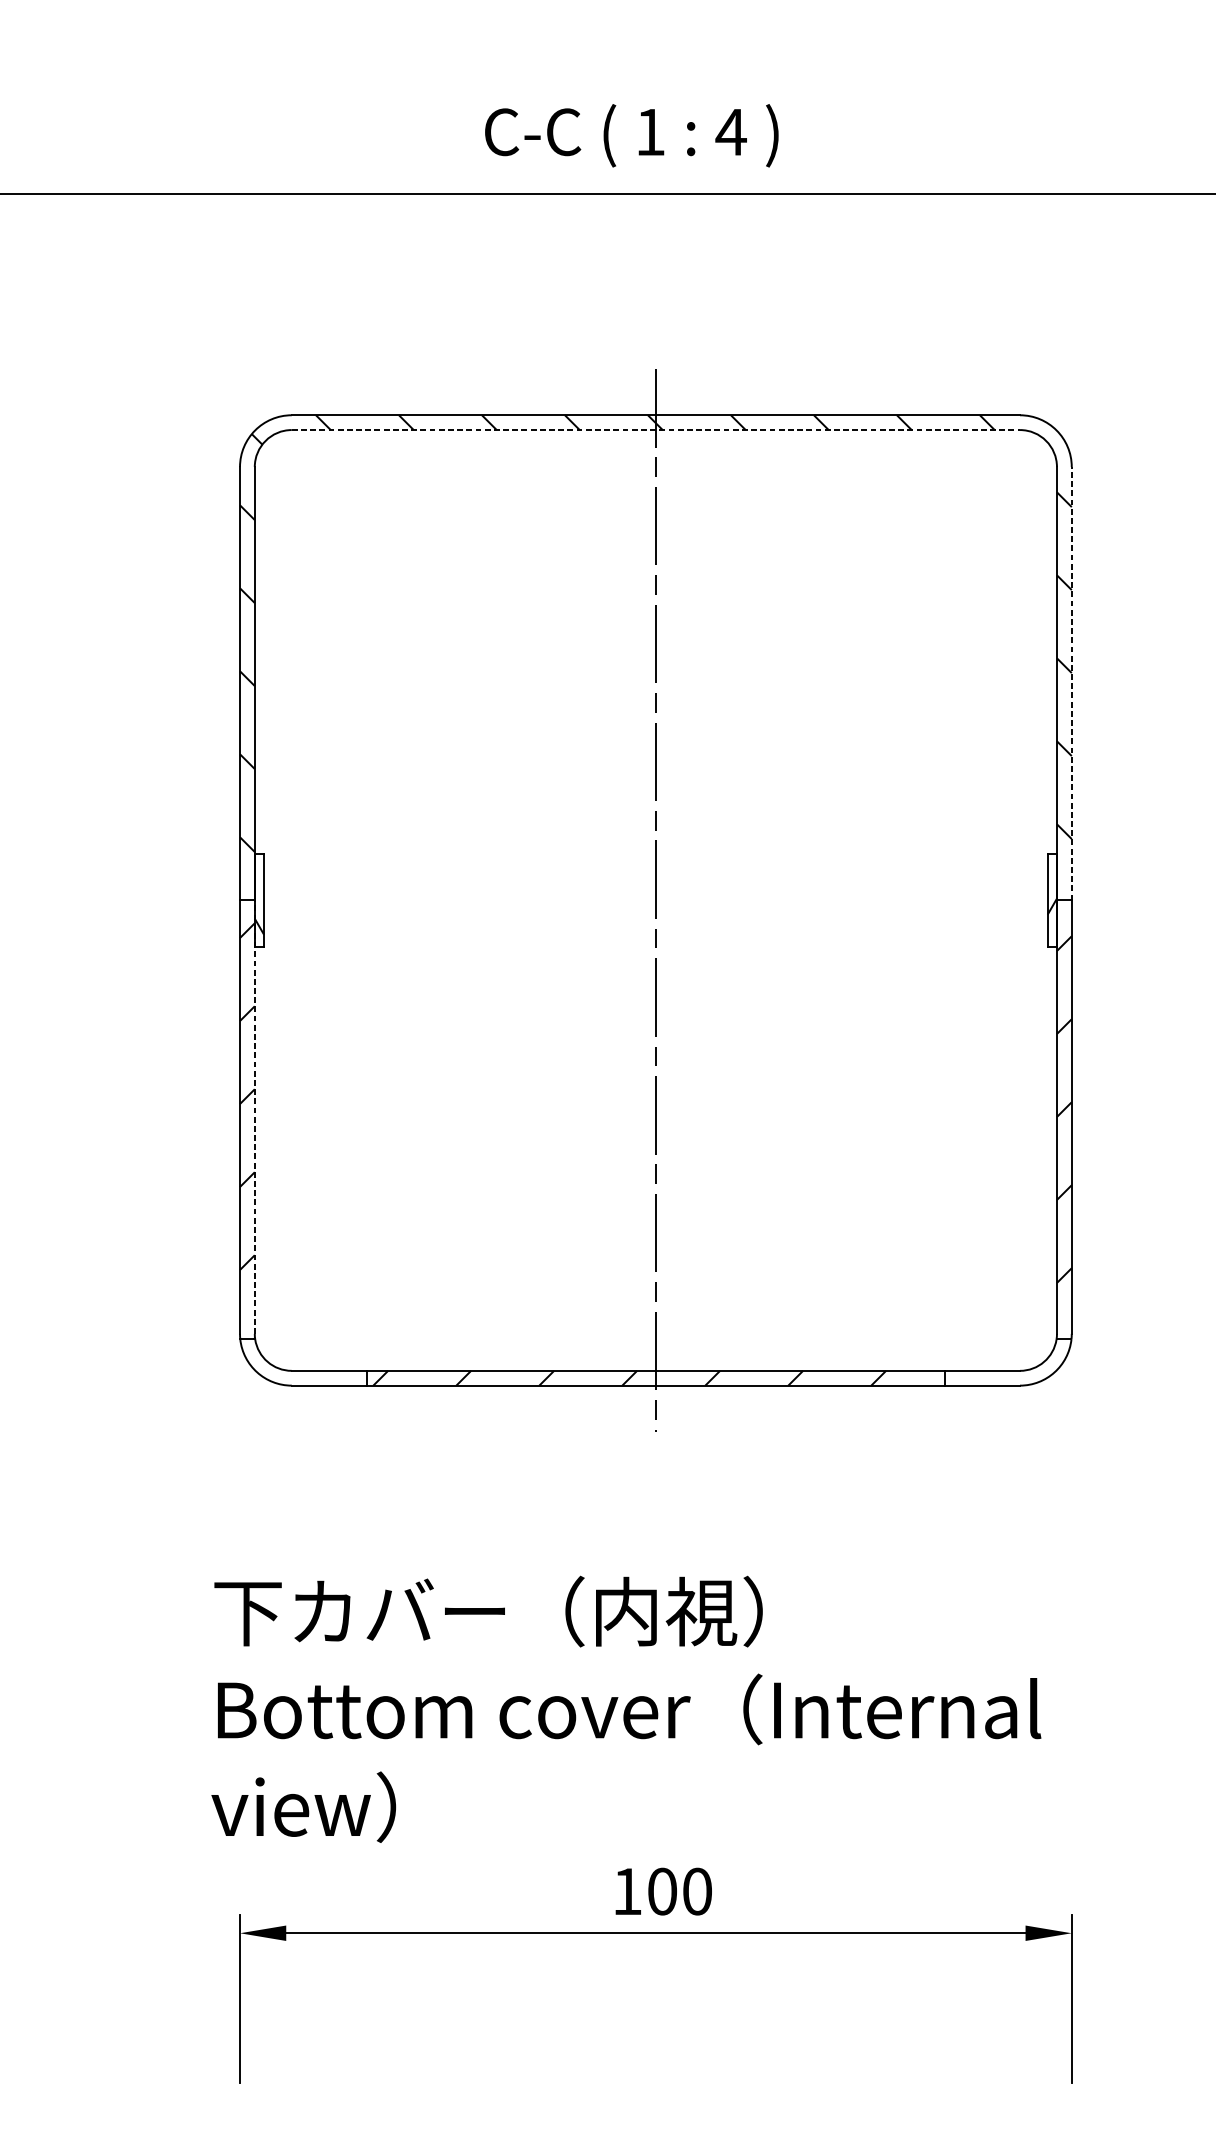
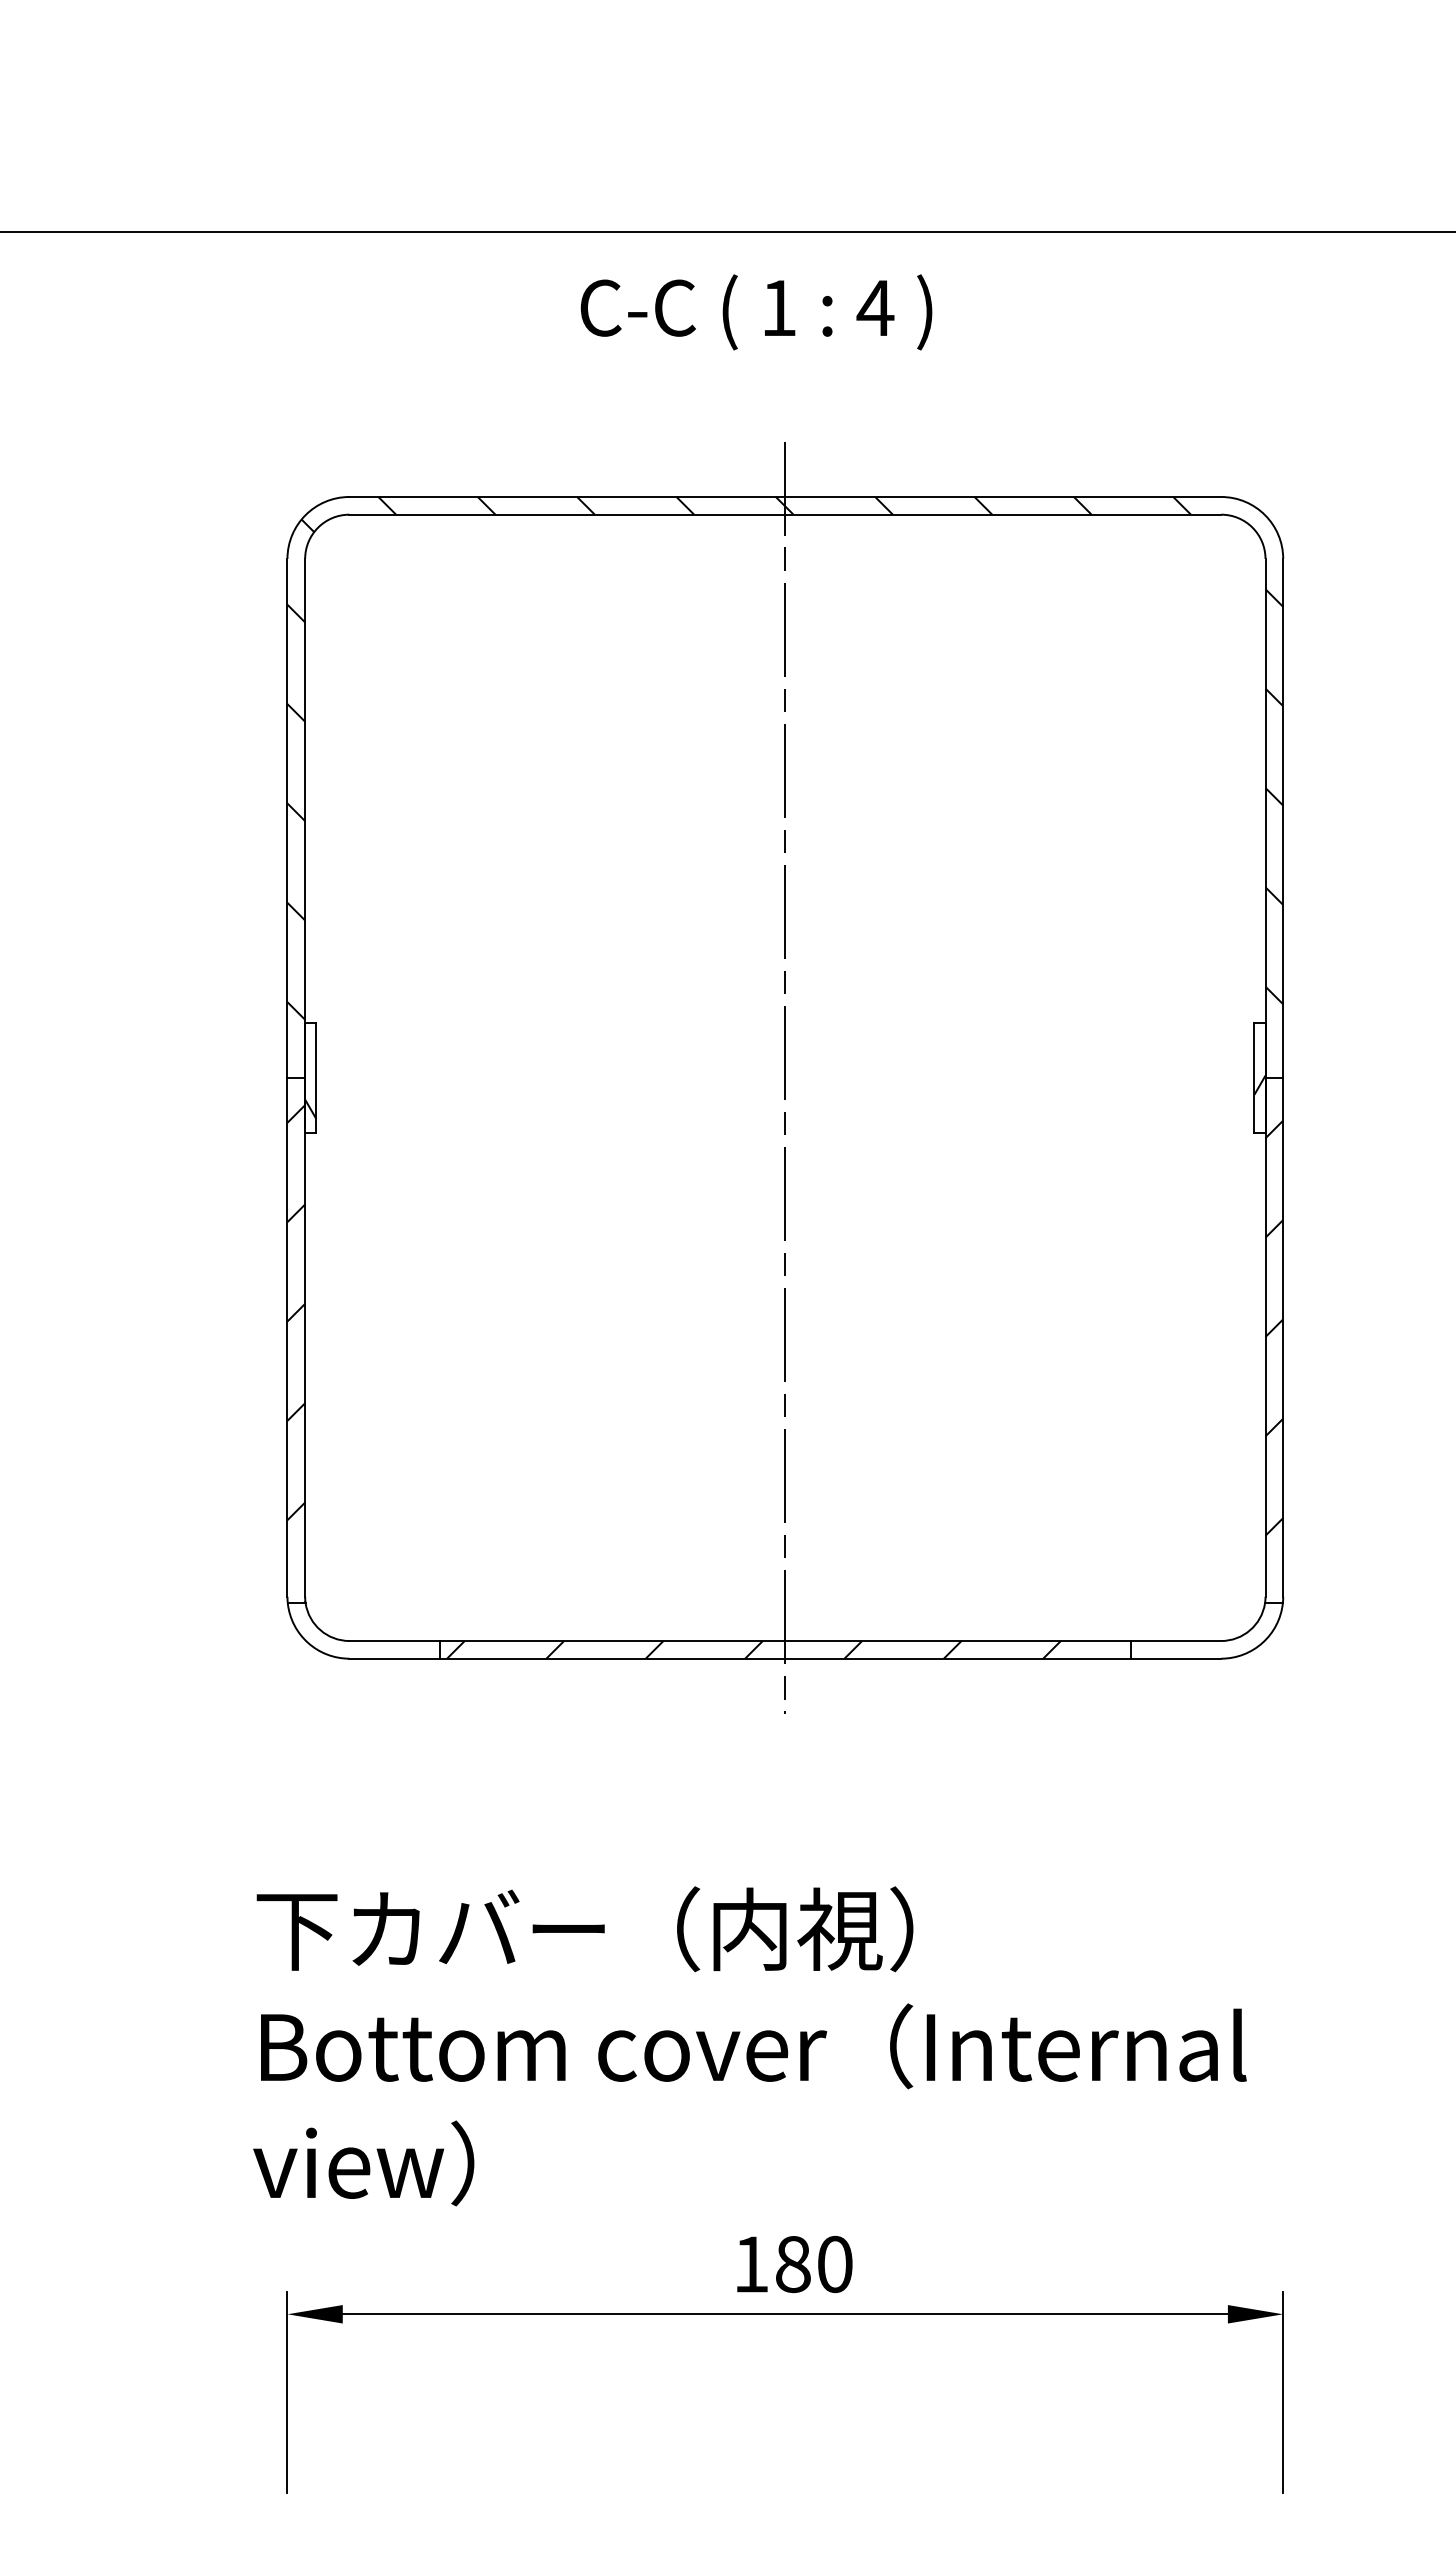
text: (631, 135) -> (756, 312), moved
line: (656, 429) -> (785, 514), dashed -> solid
line: (1072, 682) -> (1283, 817), dashed -> solid
line: (255, 1116) -> (305, 1336), dashed -> solid
text: (662, 1890) -> (793, 2263), 100 -> 180

